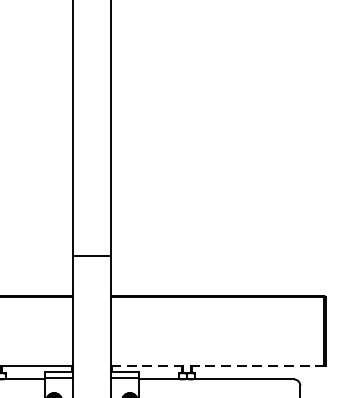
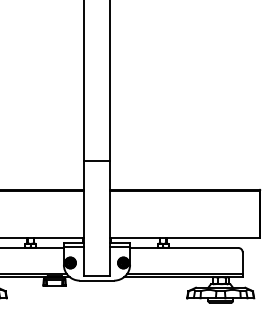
line: (217, 365) -> (184, 238), dashed -> solid

